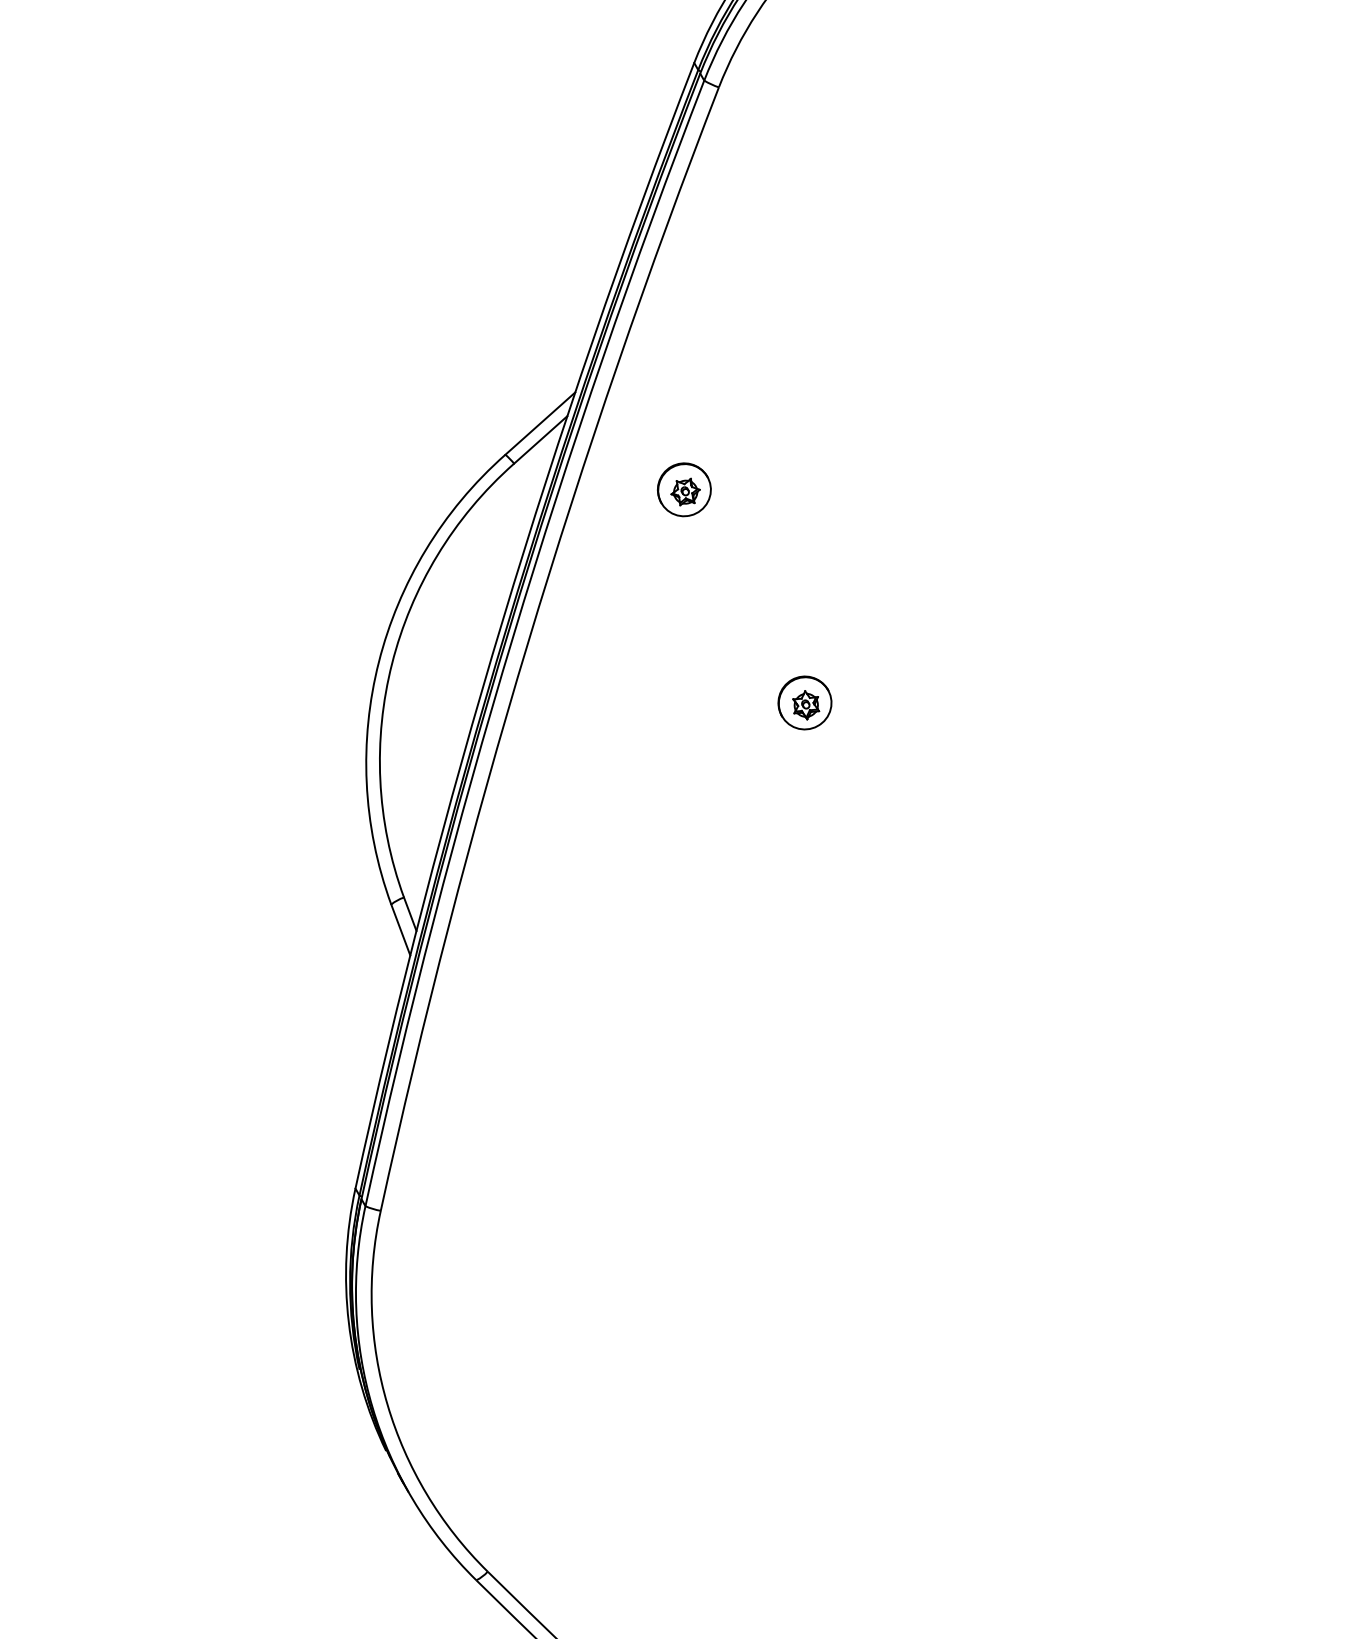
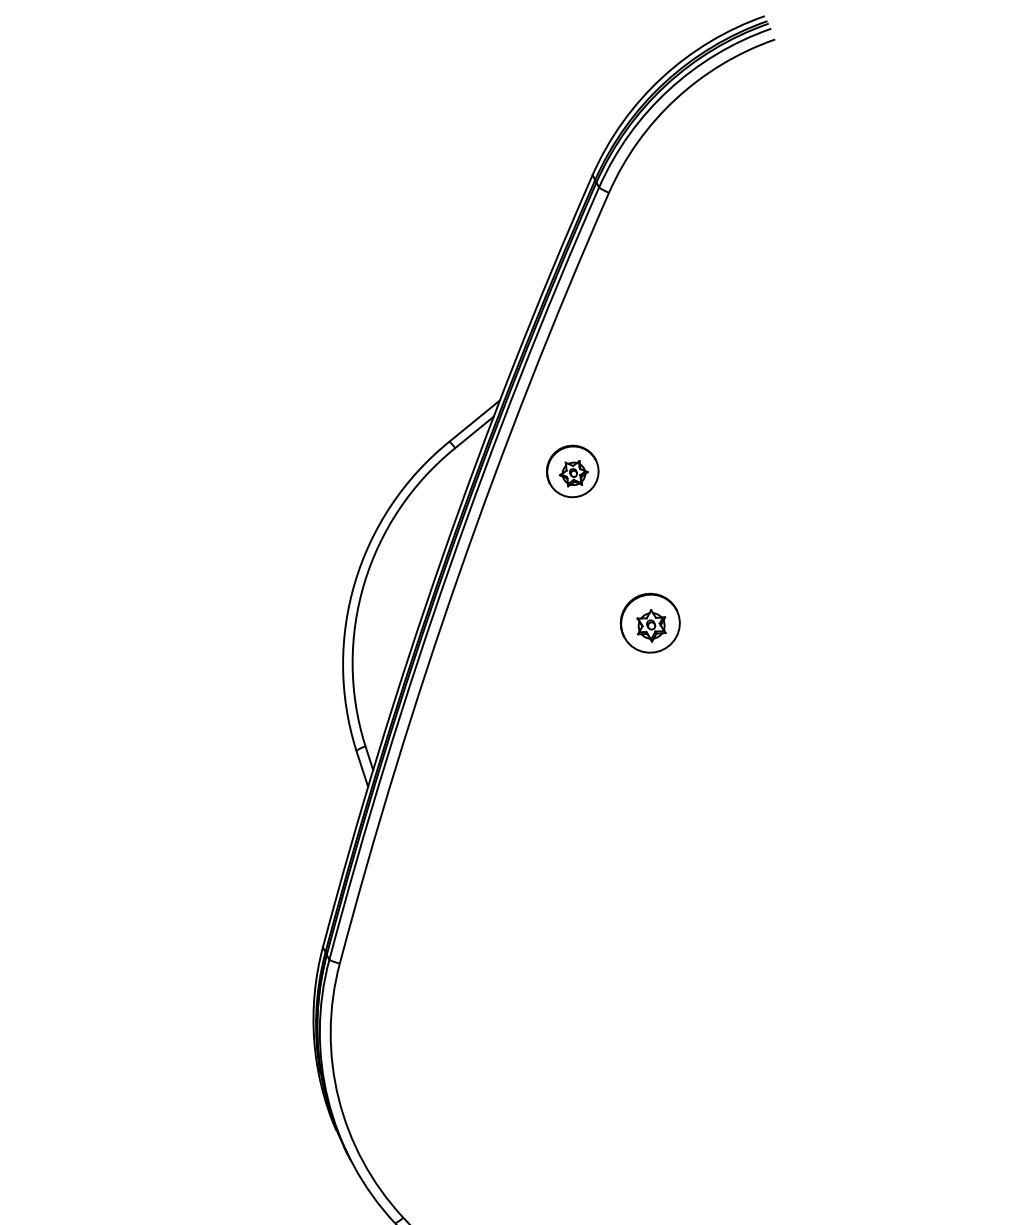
part: (683, 489) -> (572, 471), size x1.4
part: (803, 703) -> (649, 623), size x1.6

